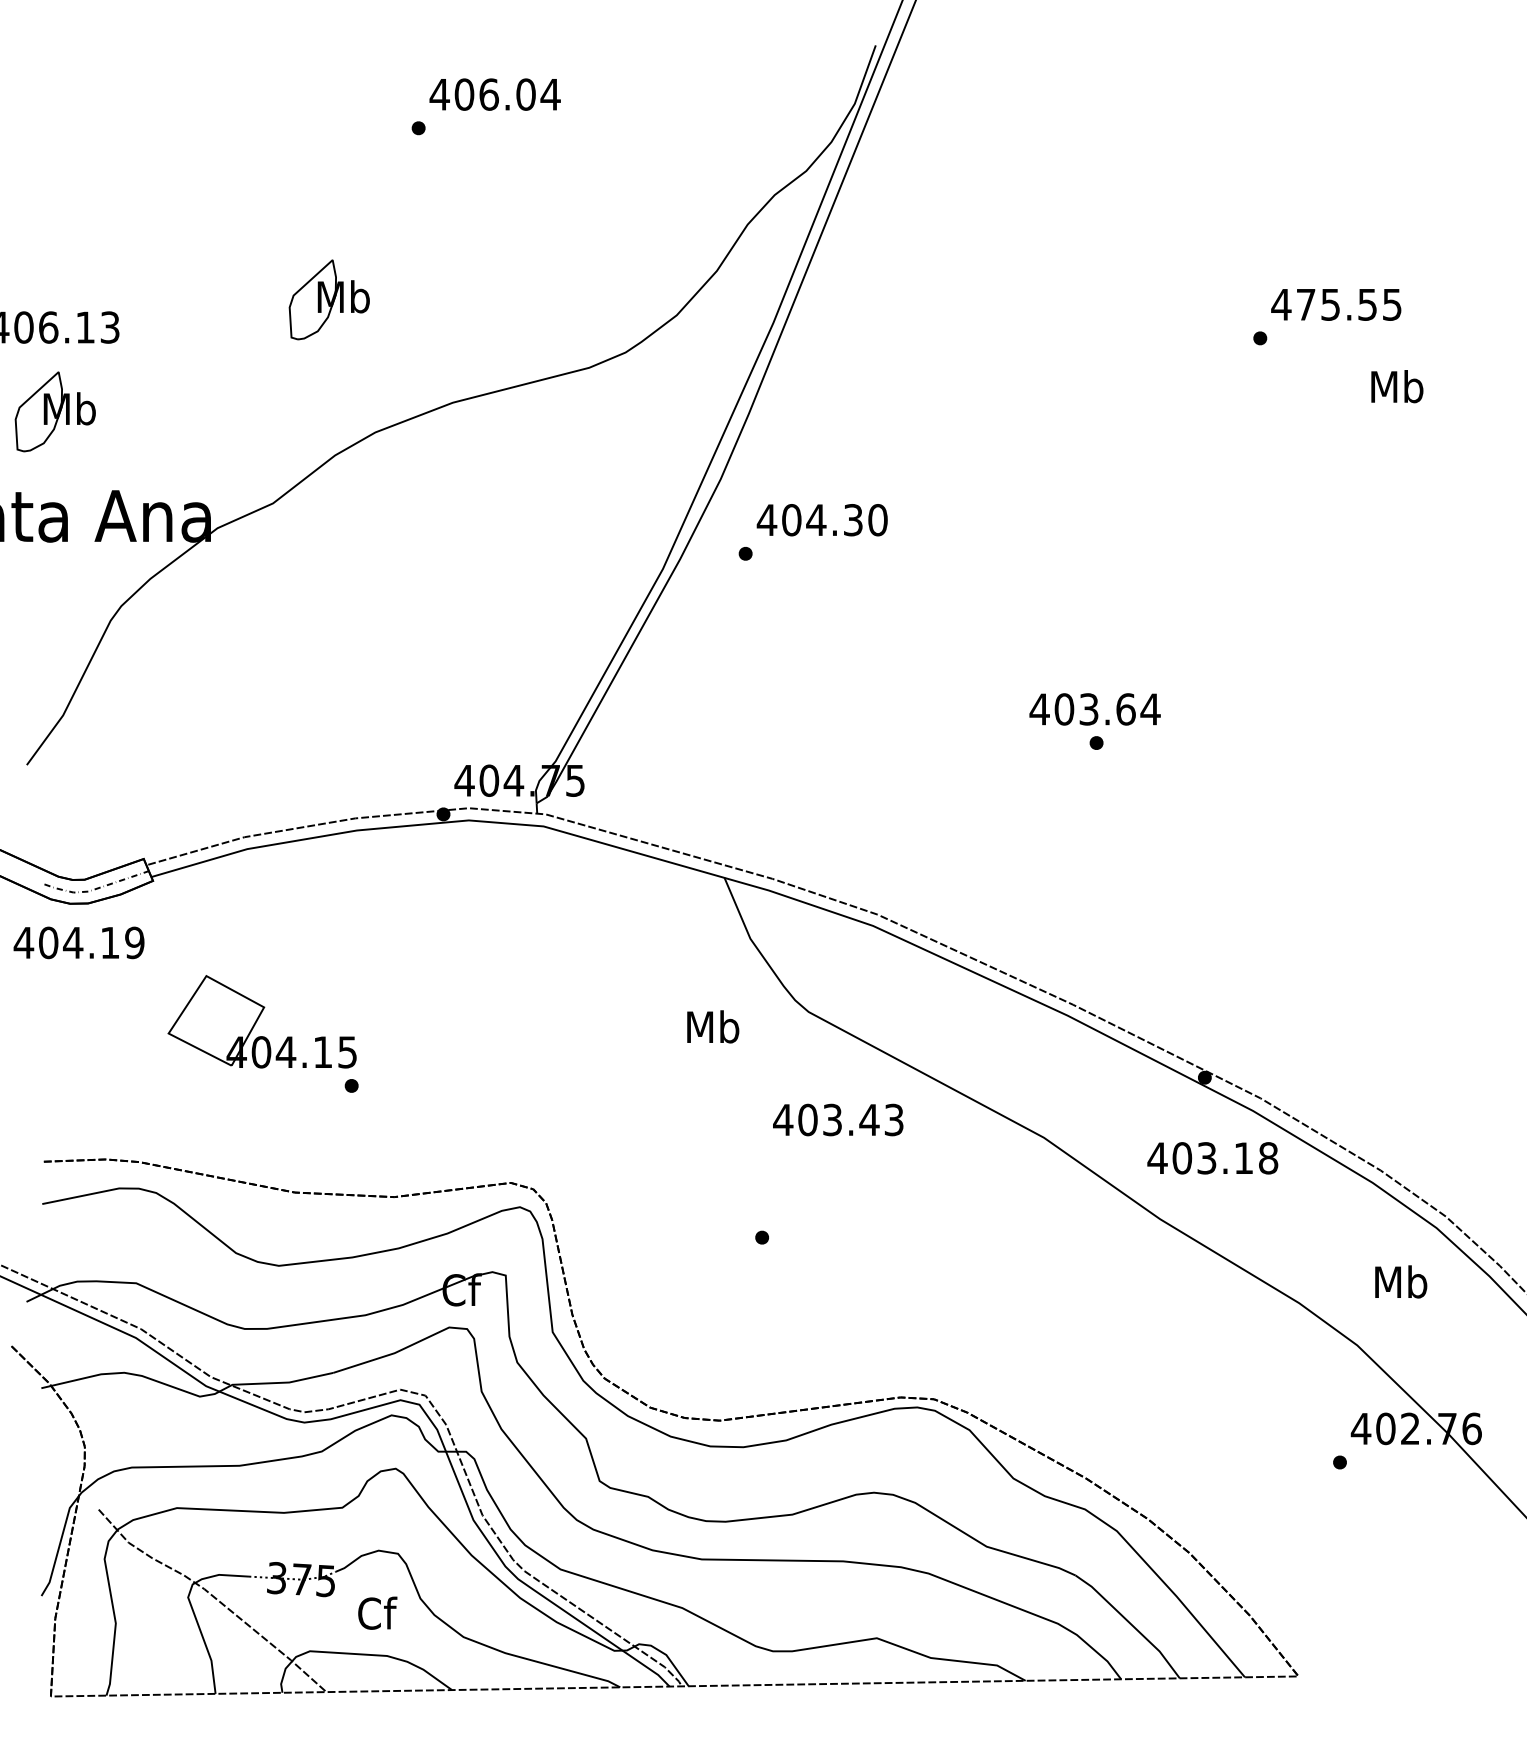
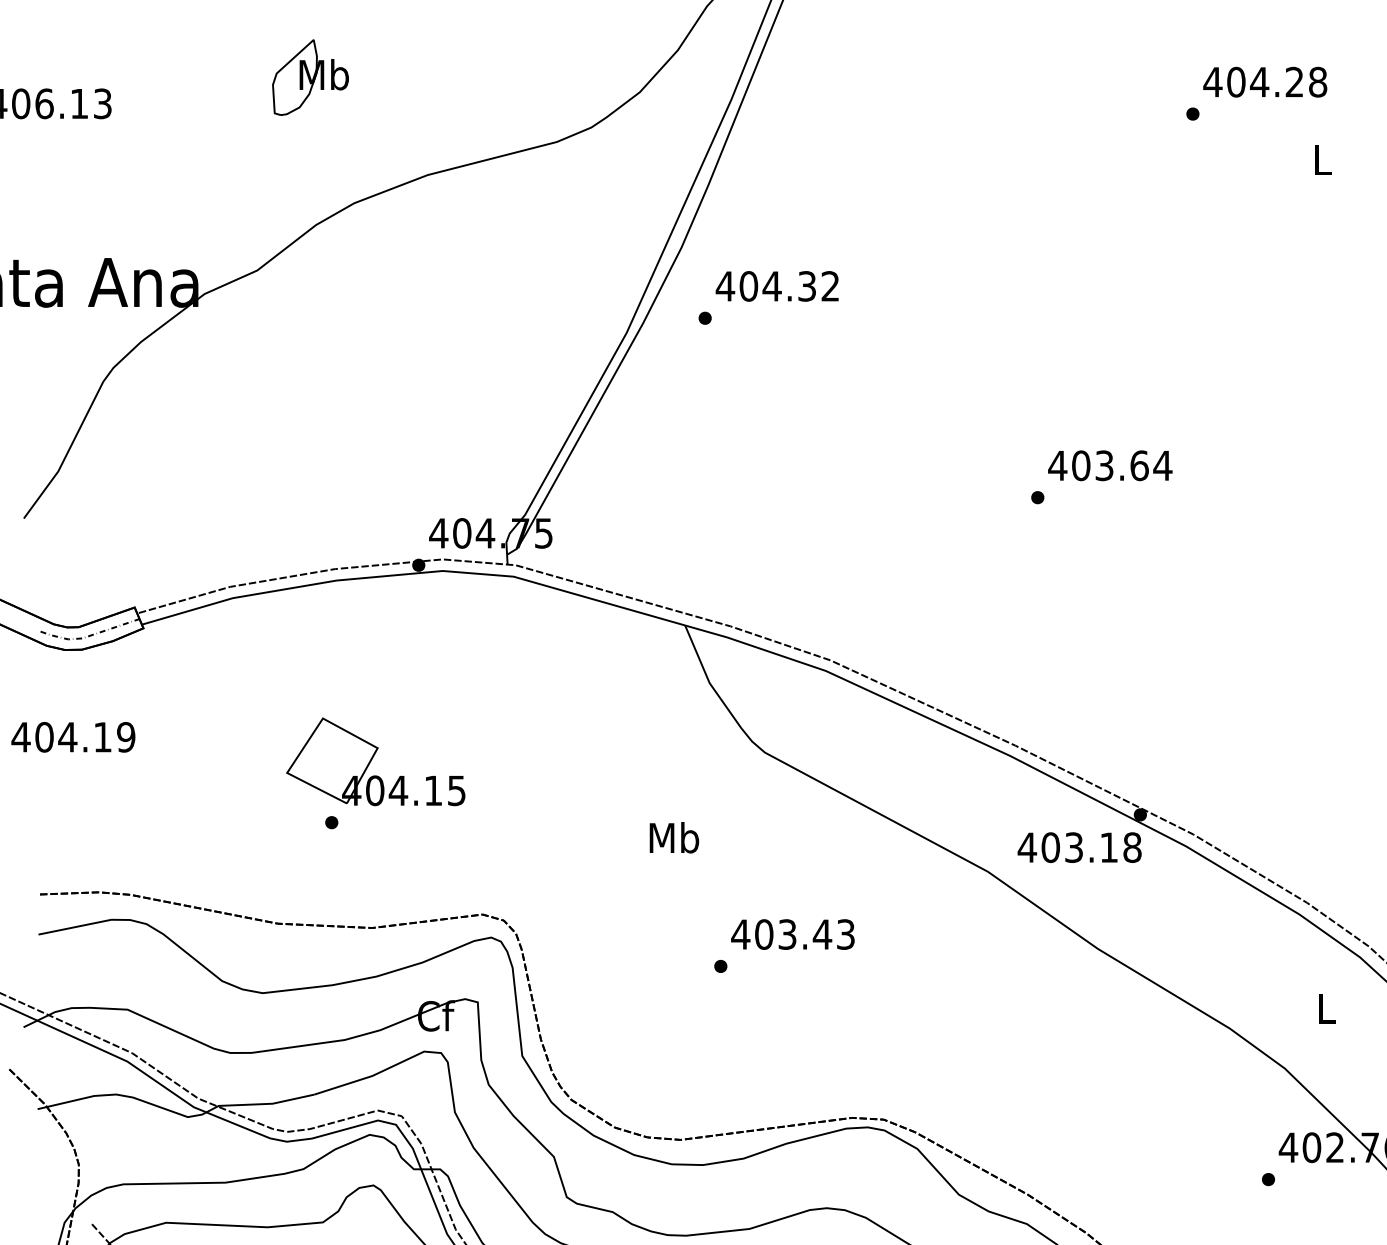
text: (1348, 304) -> (1276, 81), 475.55 -> 404.28
text: (1397, 386) -> (1322, 159), Mb -> L
part: (54, 411) -> (50, 183), removed
text: (877, 520) -> (830, 286), 404.30 -> 404.32
text: (1094, 709) -> (1109, 465), moved
text: (78, 942) -> (72, 736), moved
part: (261, 1021) -> (375, 761), moved
text: (713, 1026) -> (674, 837), moved
text: (838, 1119) -> (793, 934), moved
text: (1212, 1158) -> (1079, 847), moved
text: (1401, 1281) -> (1326, 1007), Mb -> L

